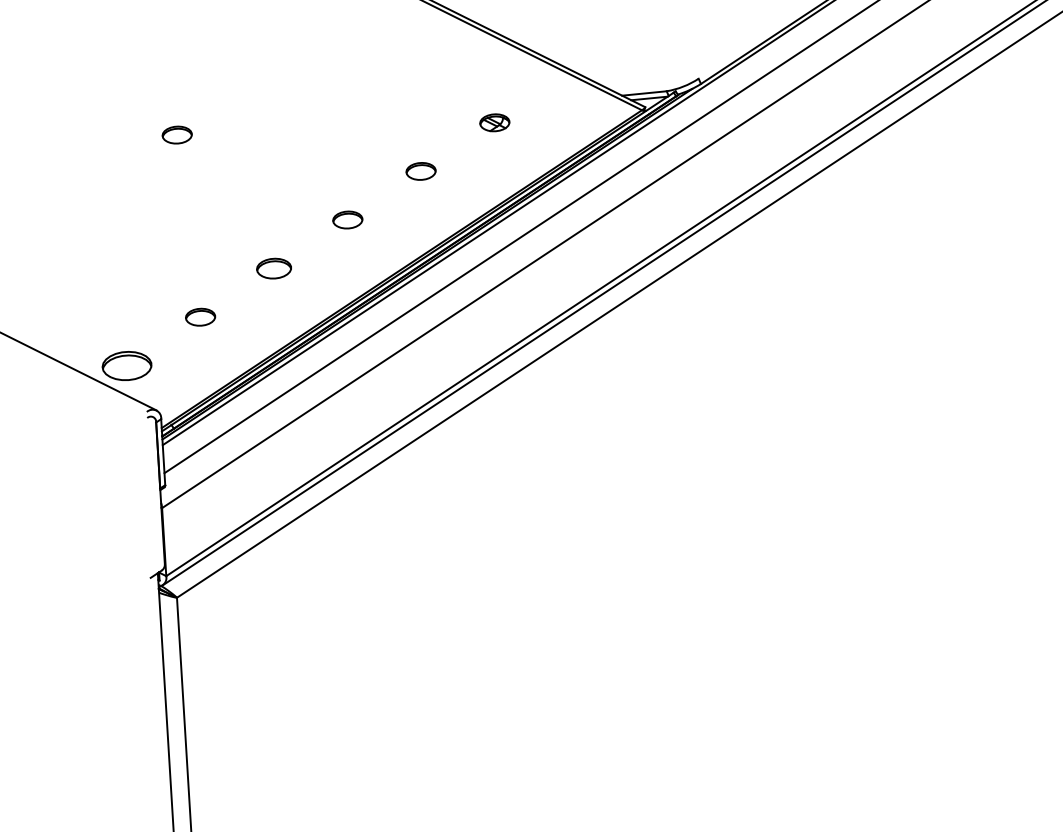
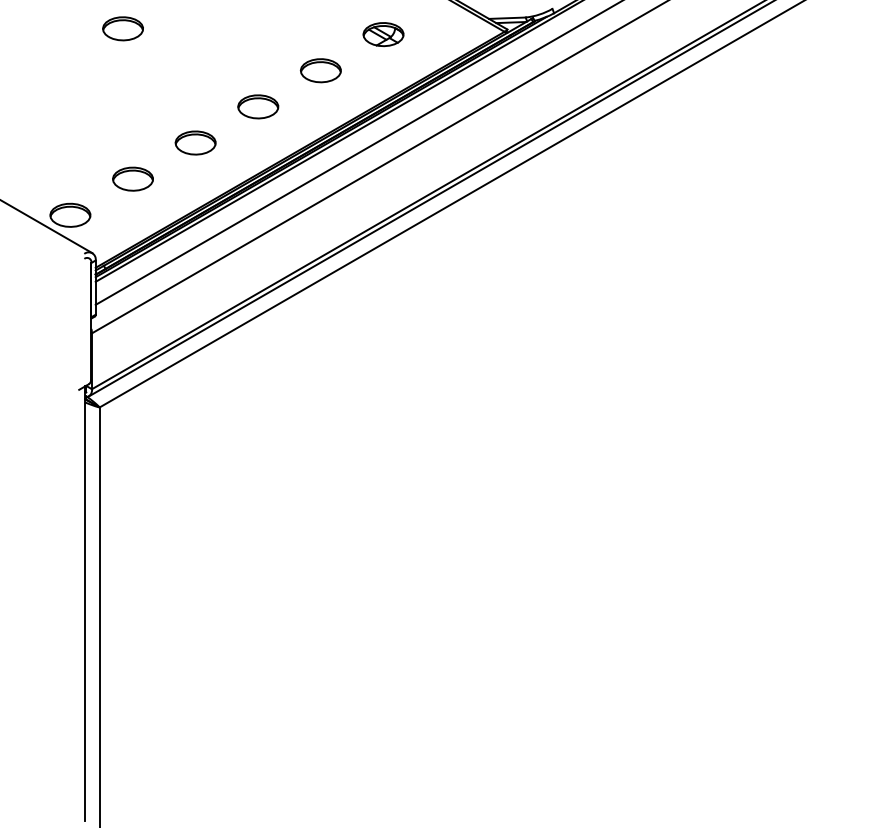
part: (494, 122) -> (383, 34), size x1.67
part: (176, 134) -> (122, 28), size x1.67
part: (420, 171) -> (320, 70), size x1.67
part: (347, 219) -> (258, 106), size x1.67
part: (273, 268) -> (195, 142), size x1.43
part: (199, 316) -> (132, 178), size x1.67

